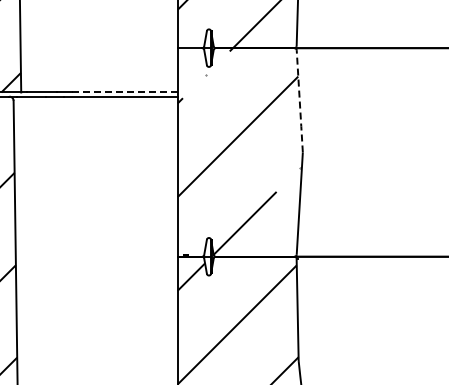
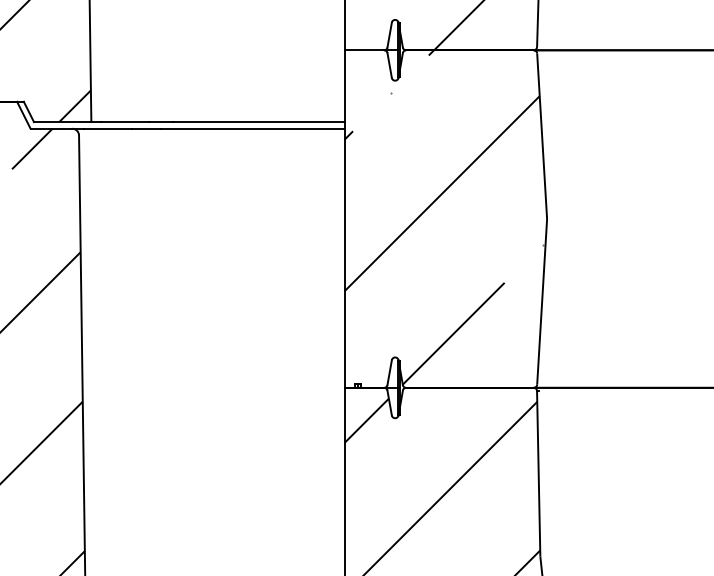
line: (125, 92) -> (260, 122), dashed -> solid
line: (299, 101) -> (541, 136), dashed -> solid

